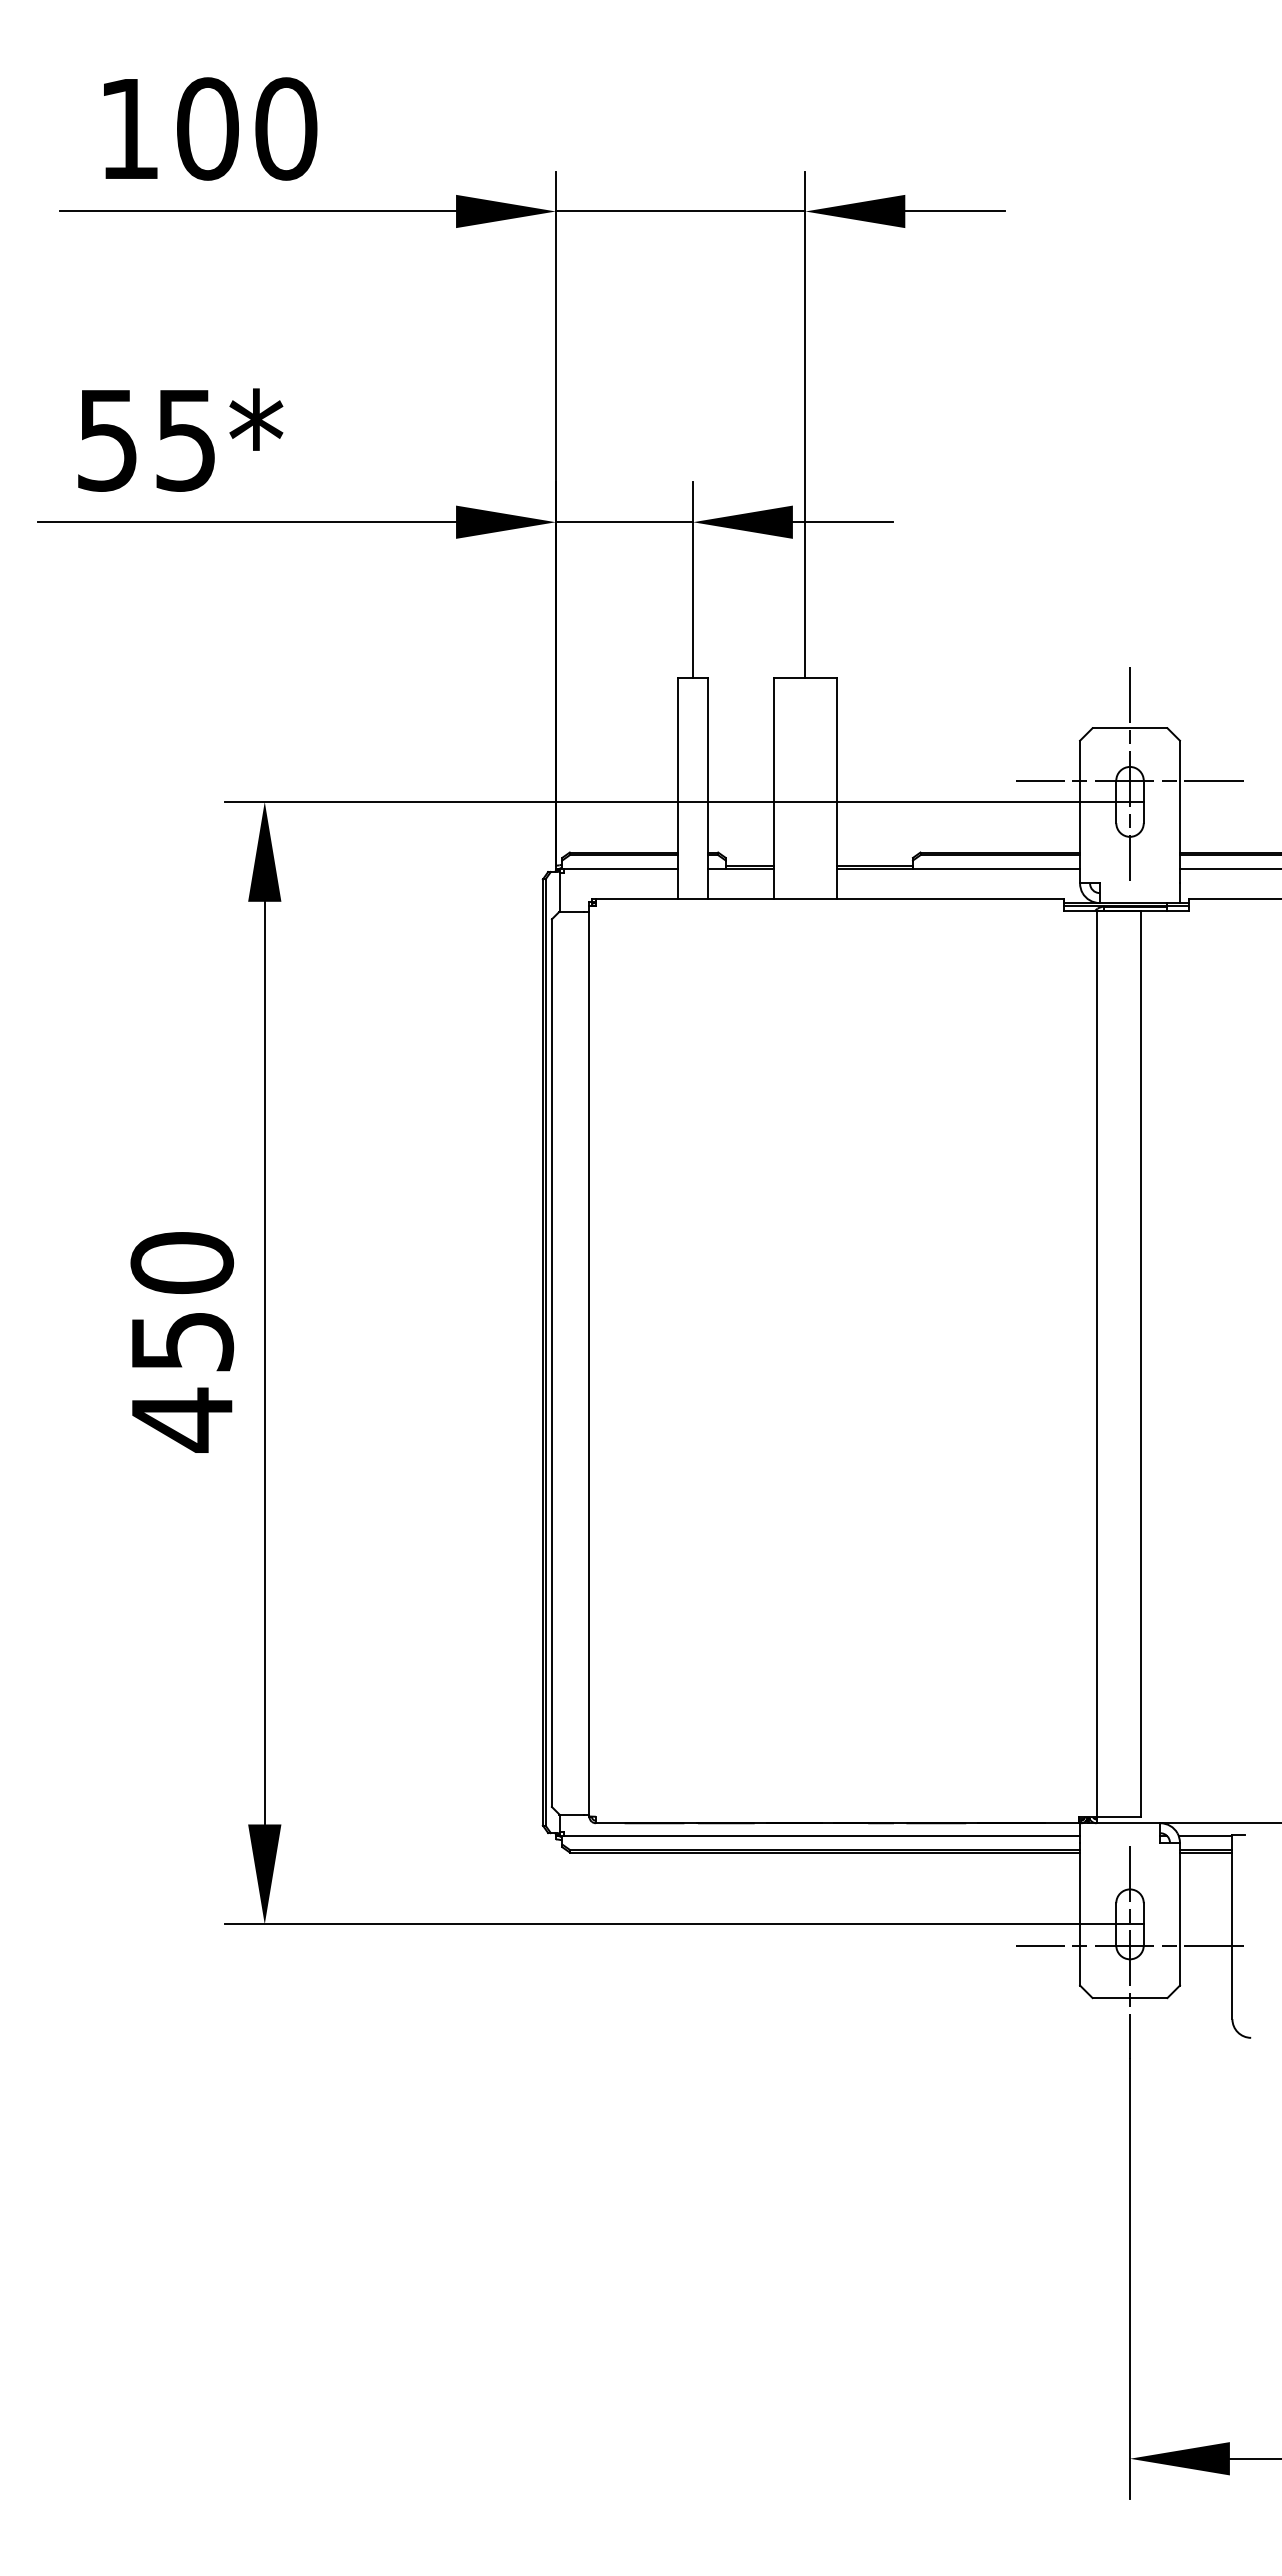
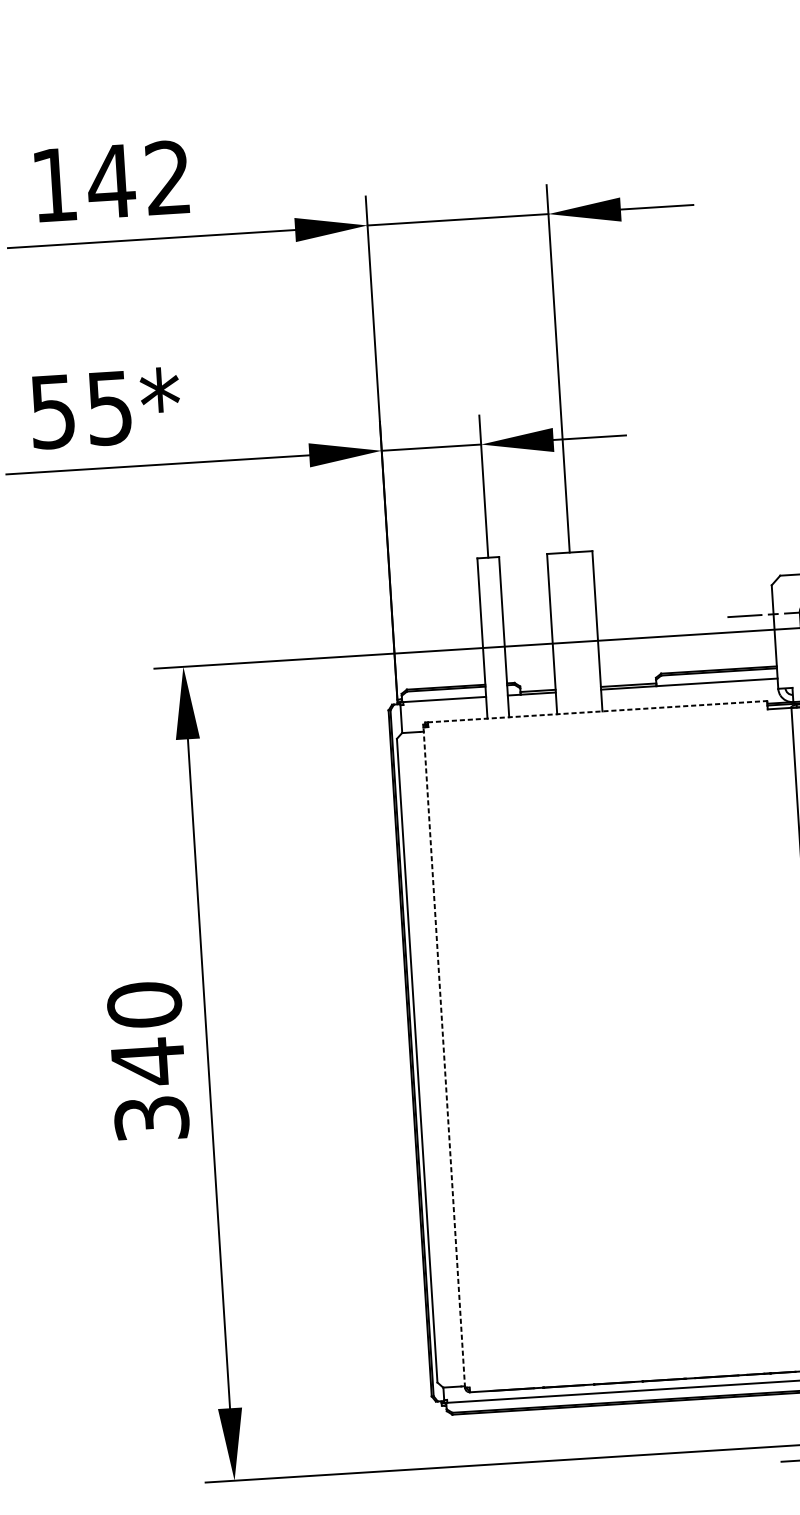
text: (245, 128) -> (138, 179), 100 -> 142
line: (829, 899) -> (597, 711), solid -> dashed
line: (589, 1360) -> (444, 1057), solid -> dashed
text: (182, 1380) -> (150, 1090), 450 -> 340

